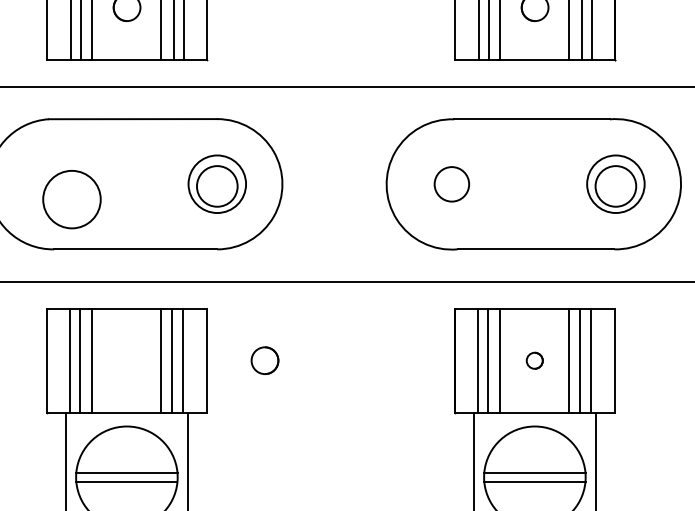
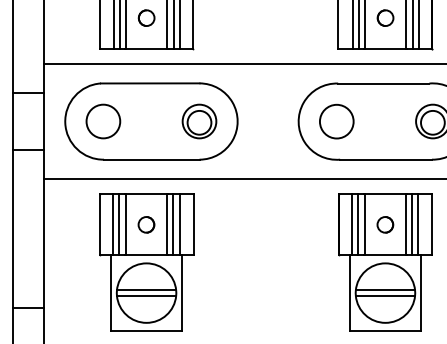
circle: (451, 184) -> (336, 121), size x1.67
circle: (72, 199) -> (103, 121), moved
part: (265, 360) -> (146, 224), moved
part: (534, 360) -> (385, 224), size x1.67

